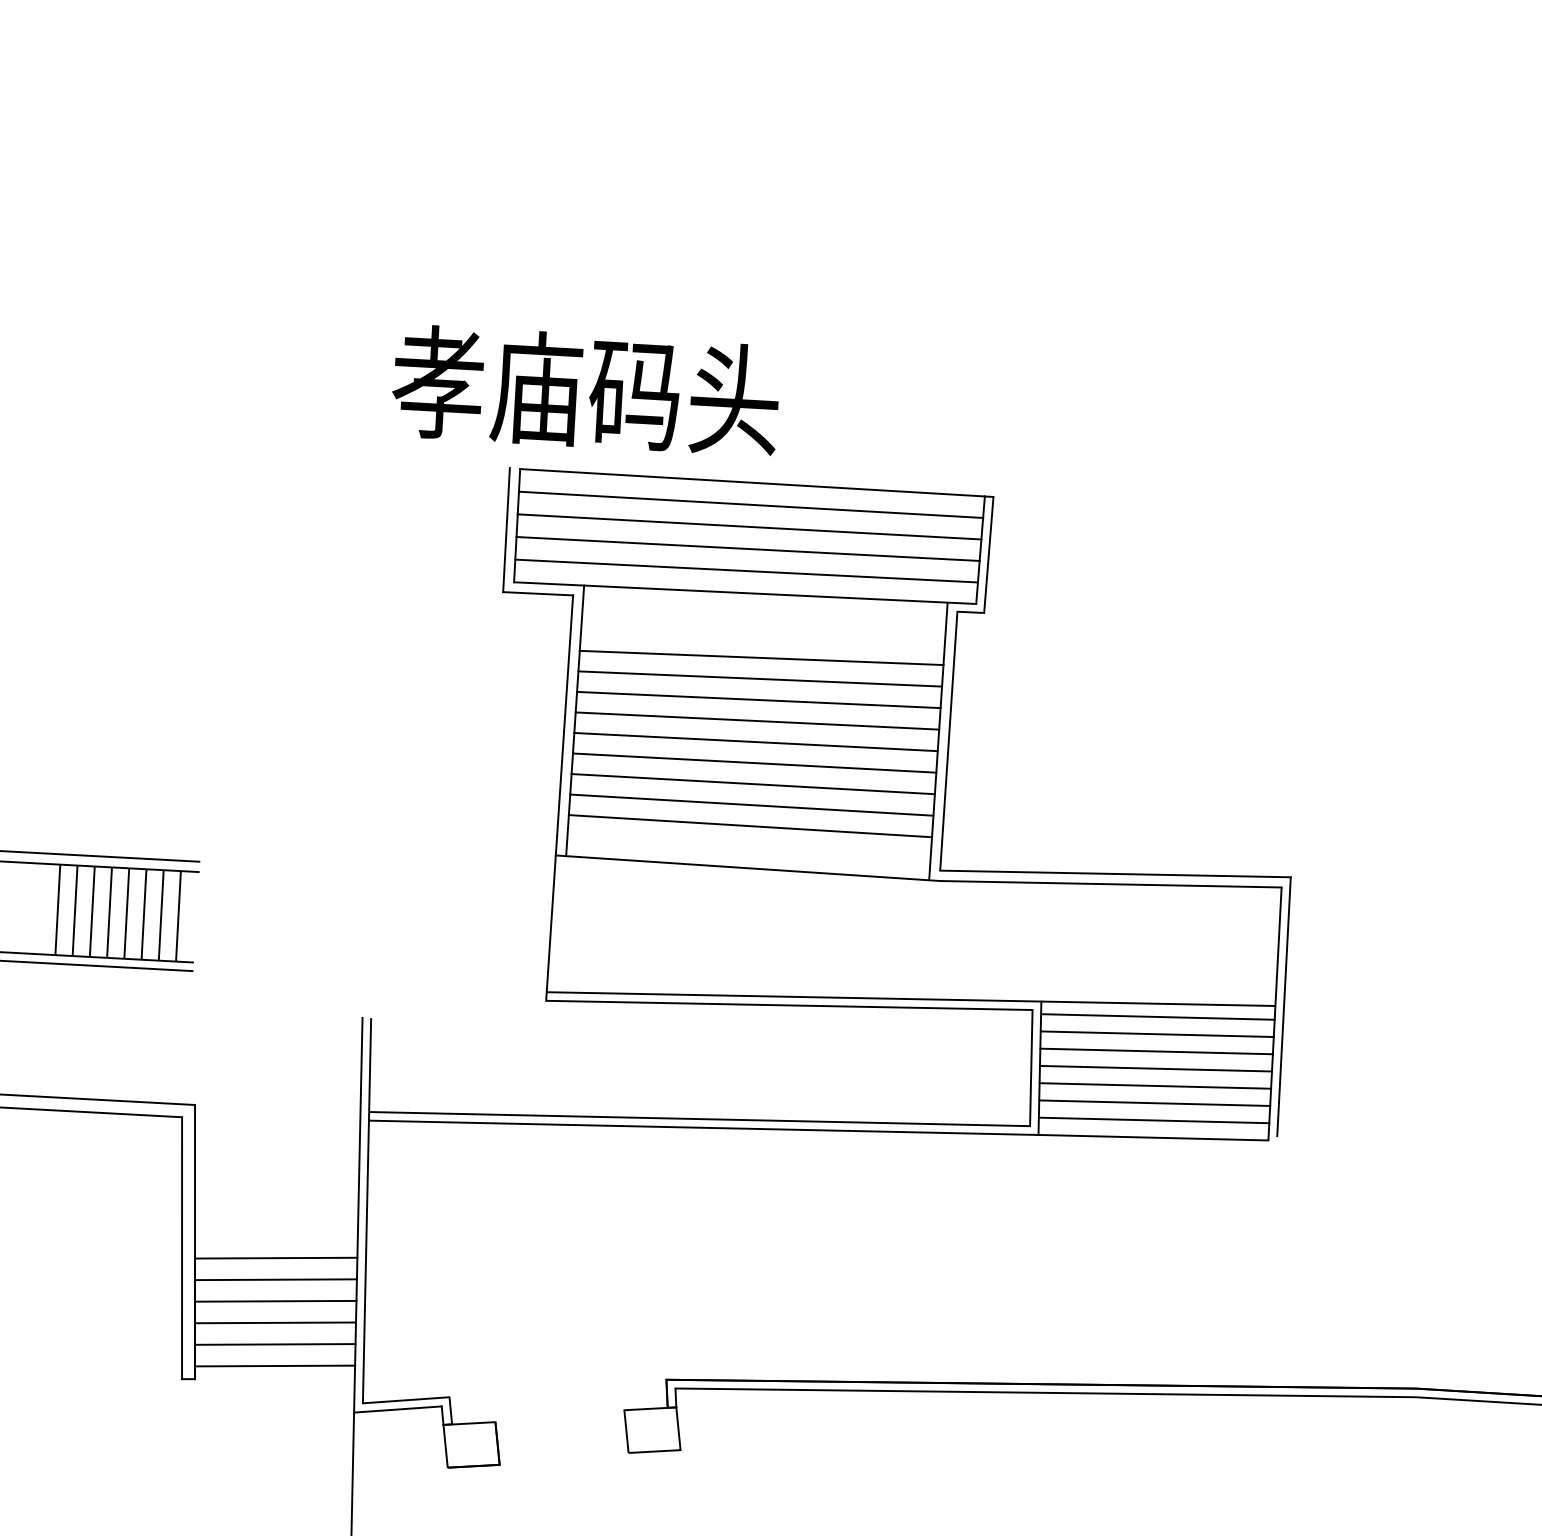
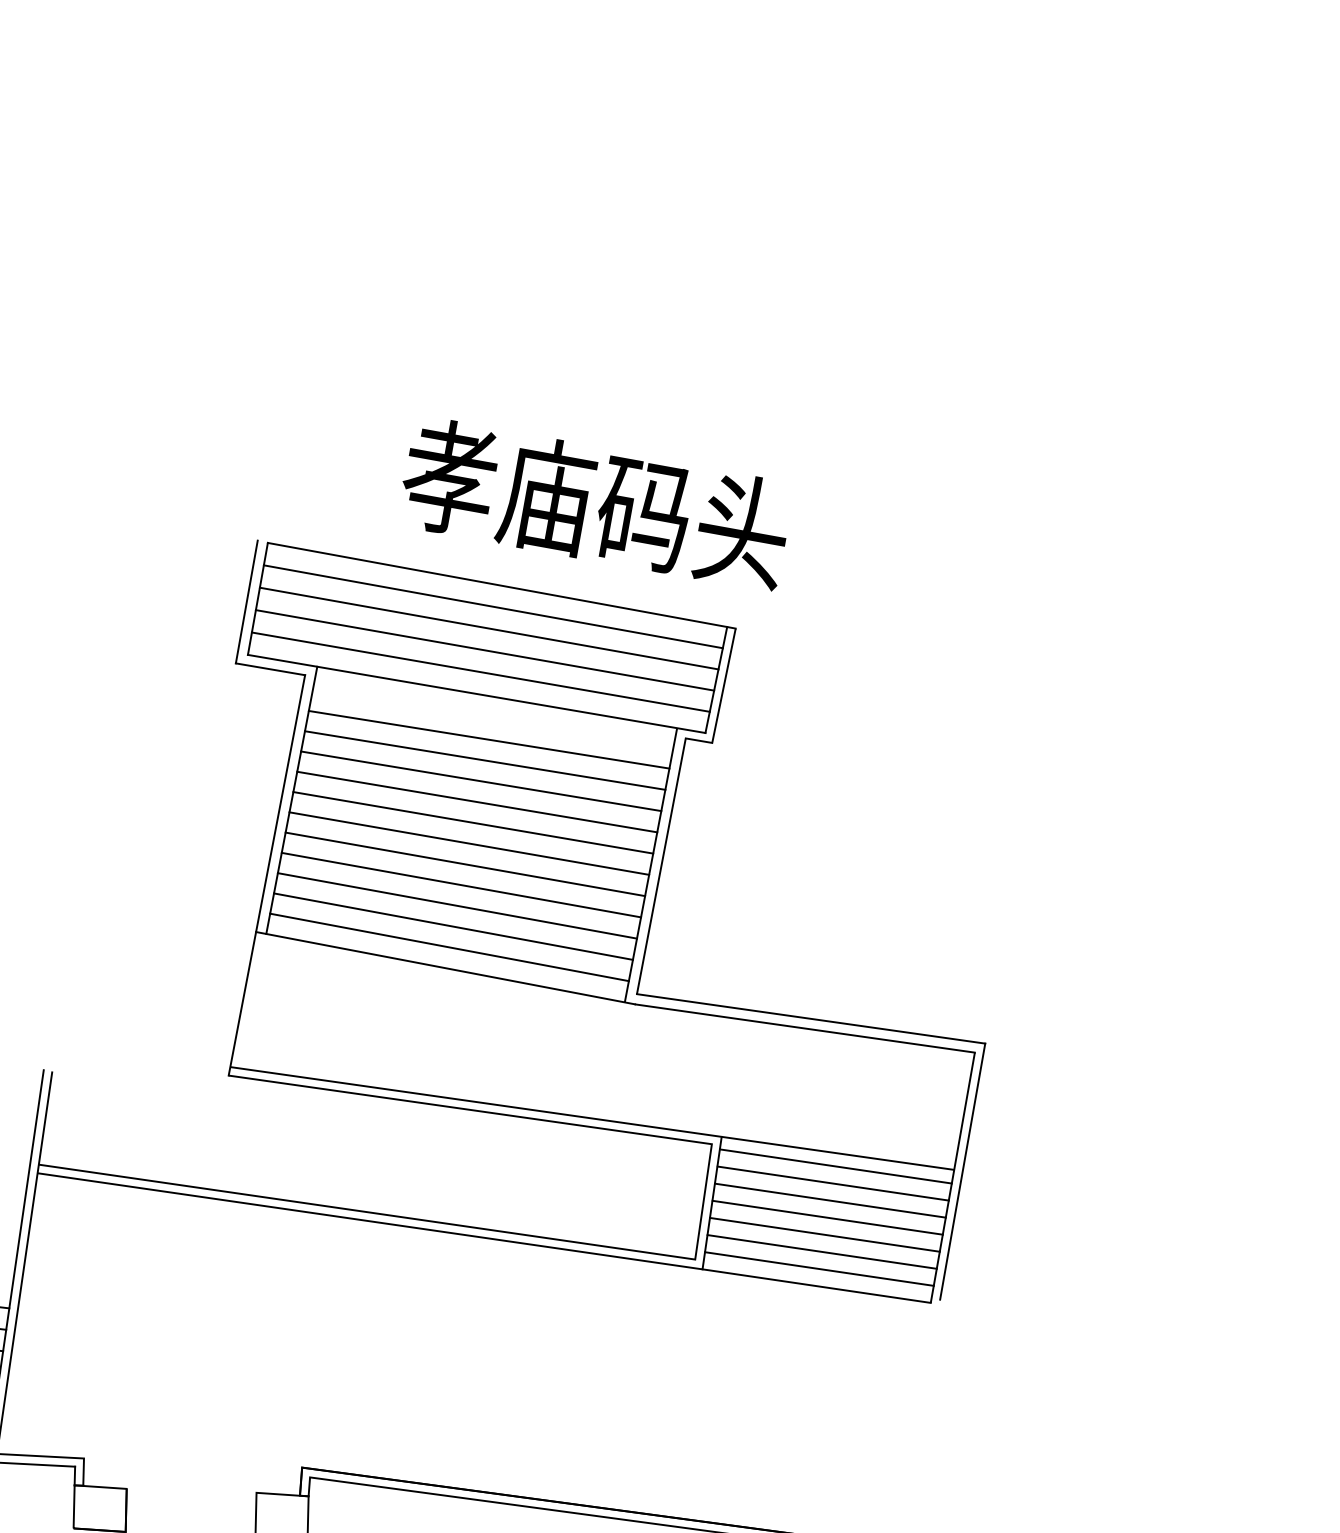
text: (585, 390) -> (595, 503), moved
line: (762, 636) -> (488, 739), added
line: (748, 846) -> (449, 946), added

